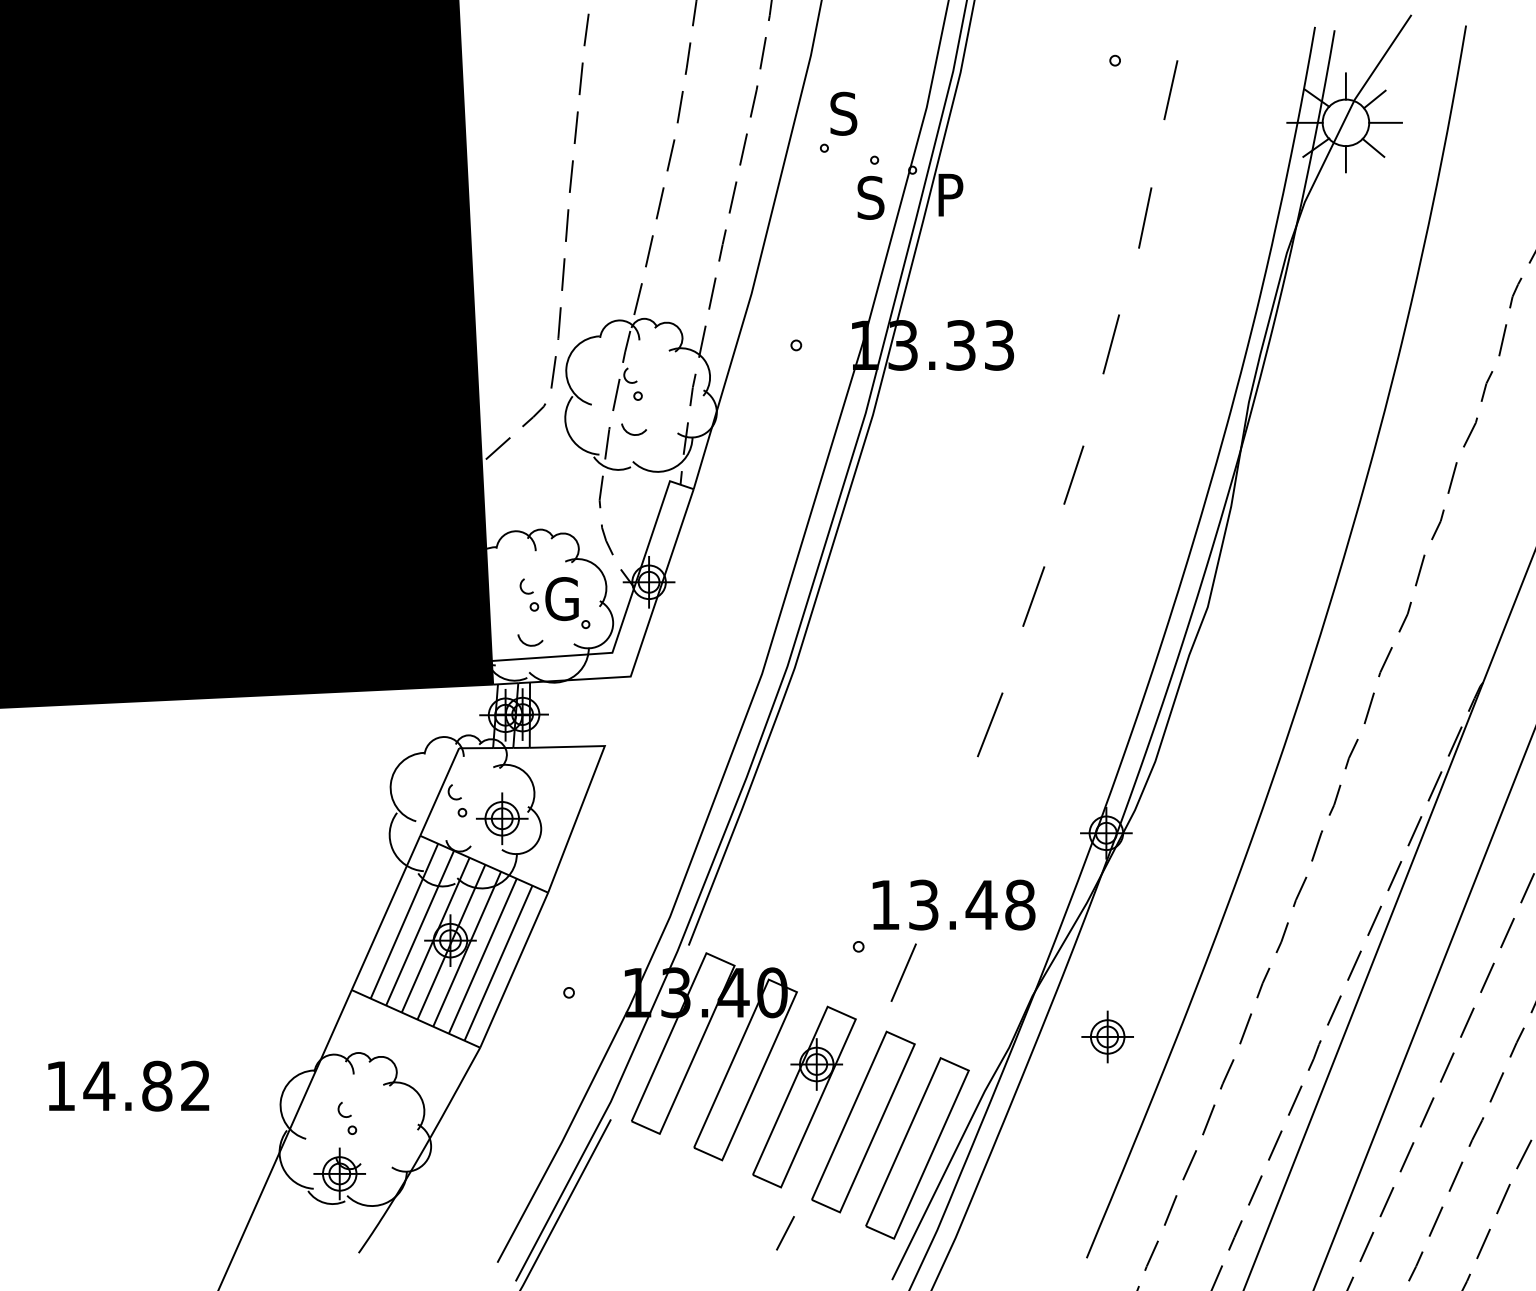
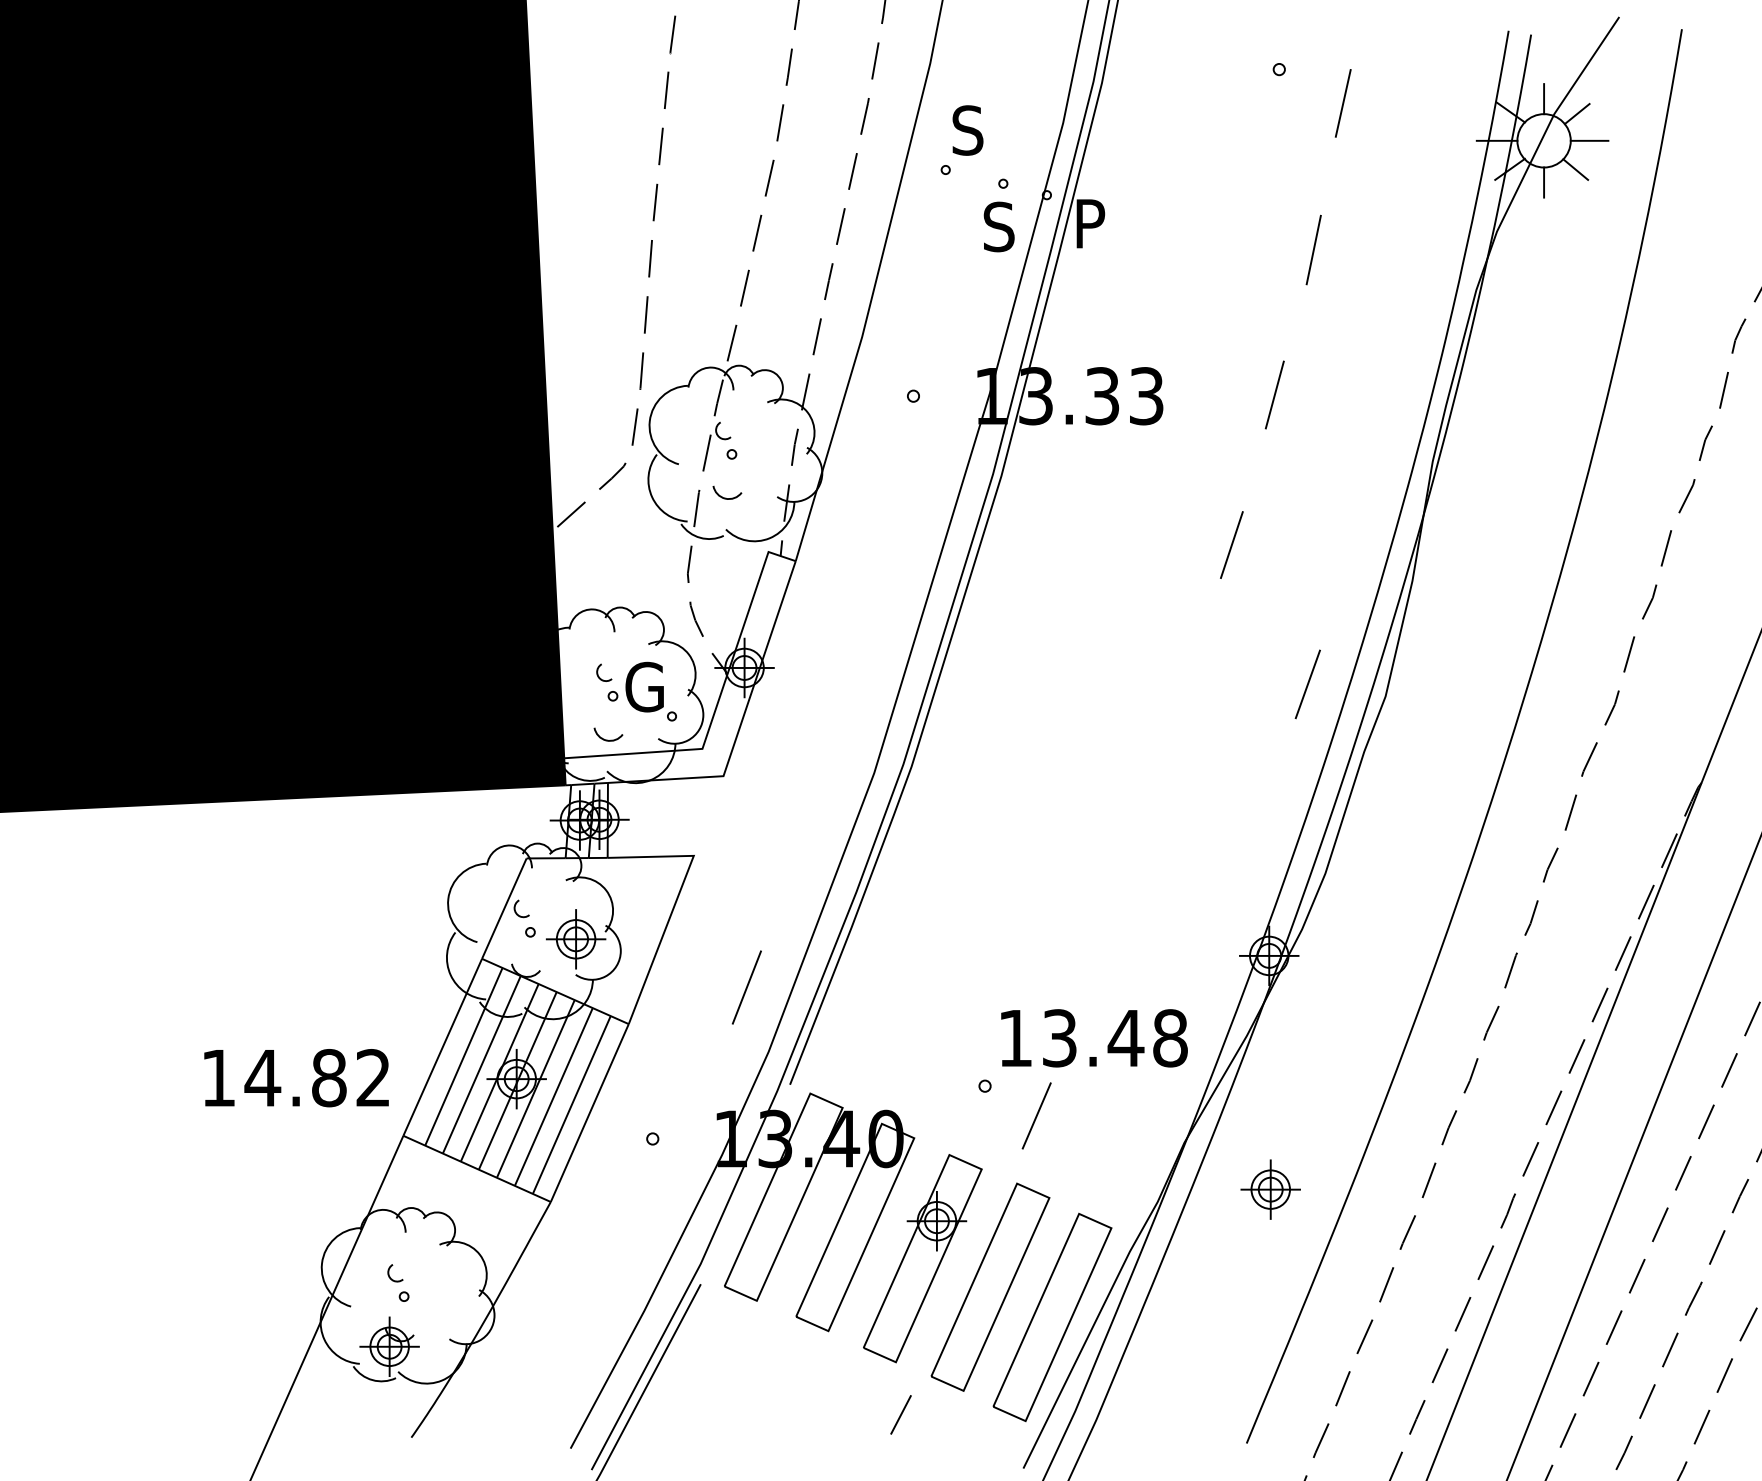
line: (1033, 596) -> (1307, 684), moved
line: (989, 724) -> (746, 987), moved
text: (128, 1086) -> (296, 1078), moved

